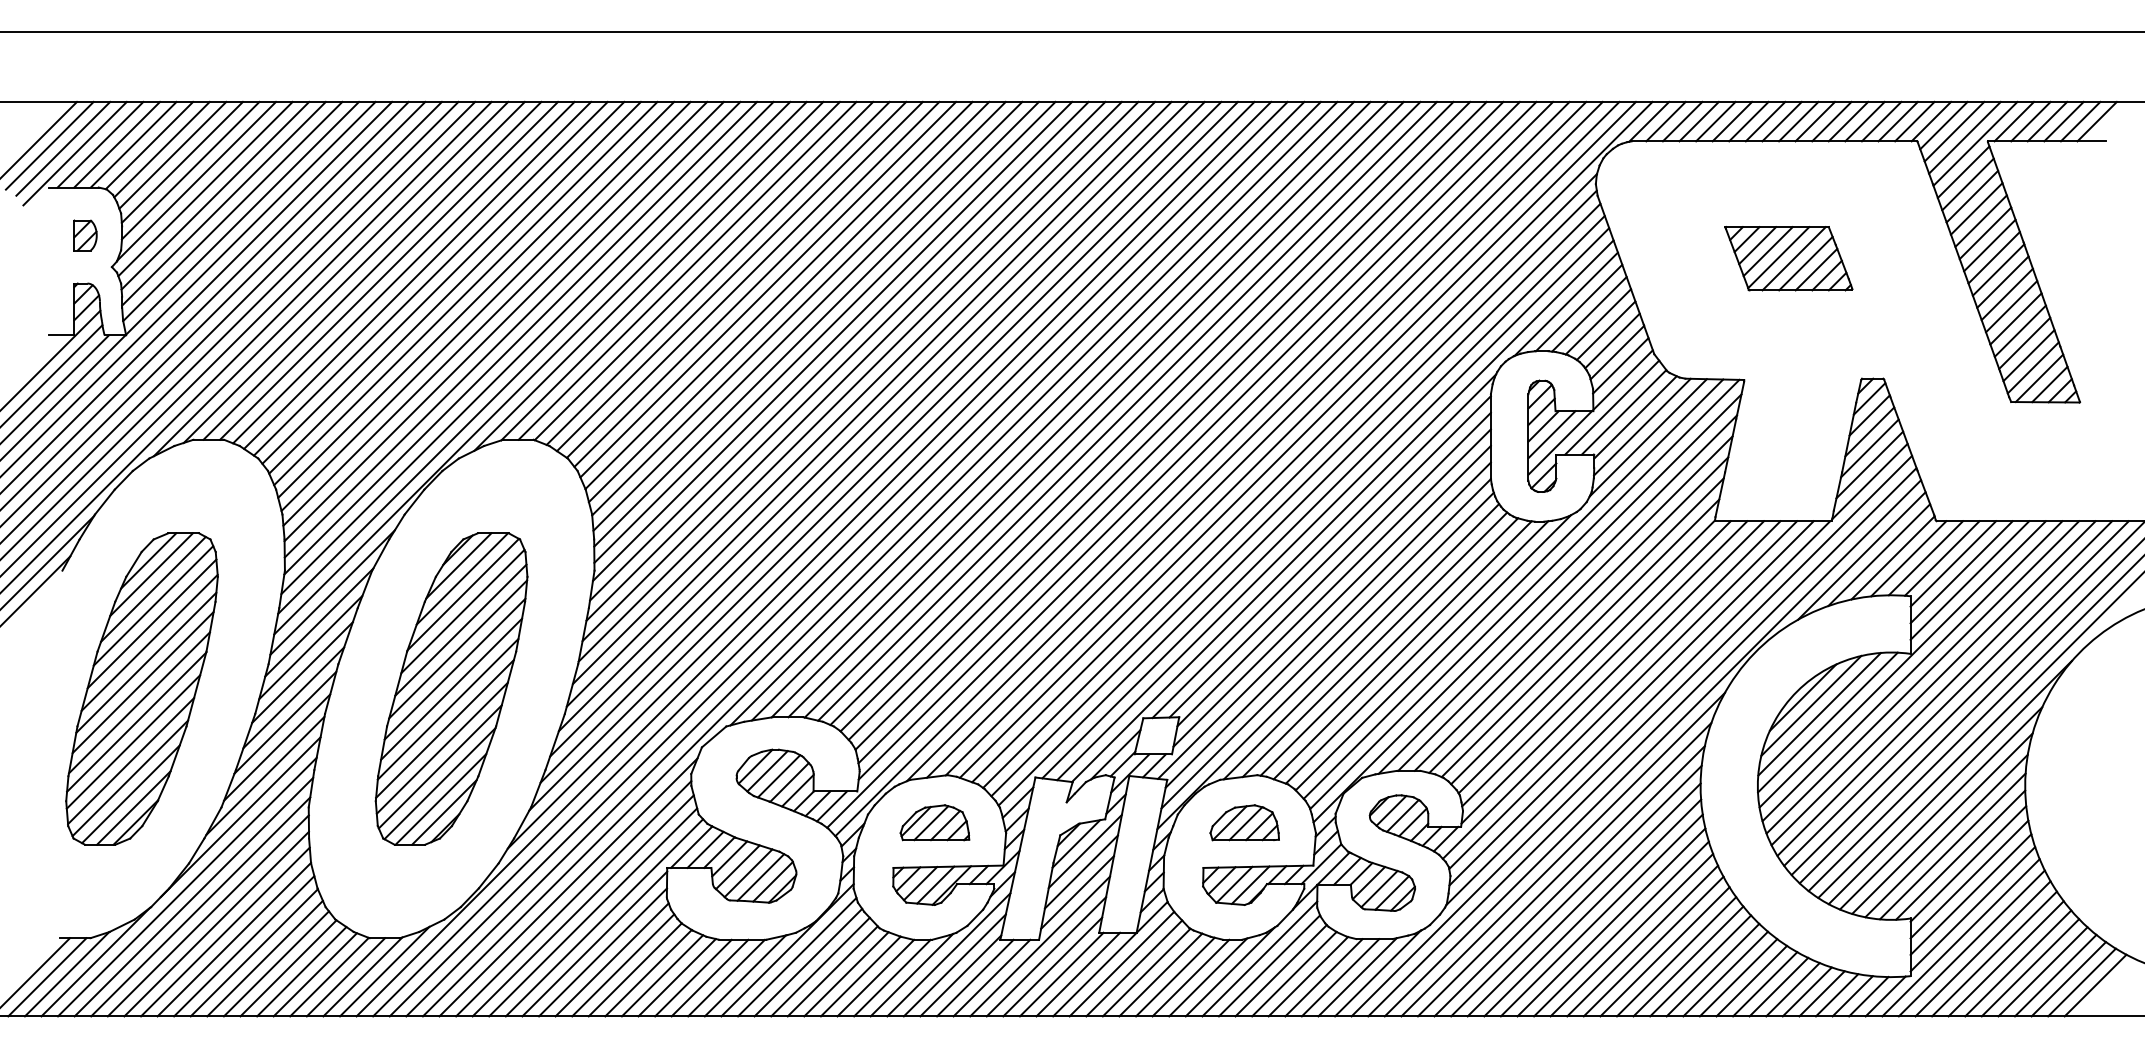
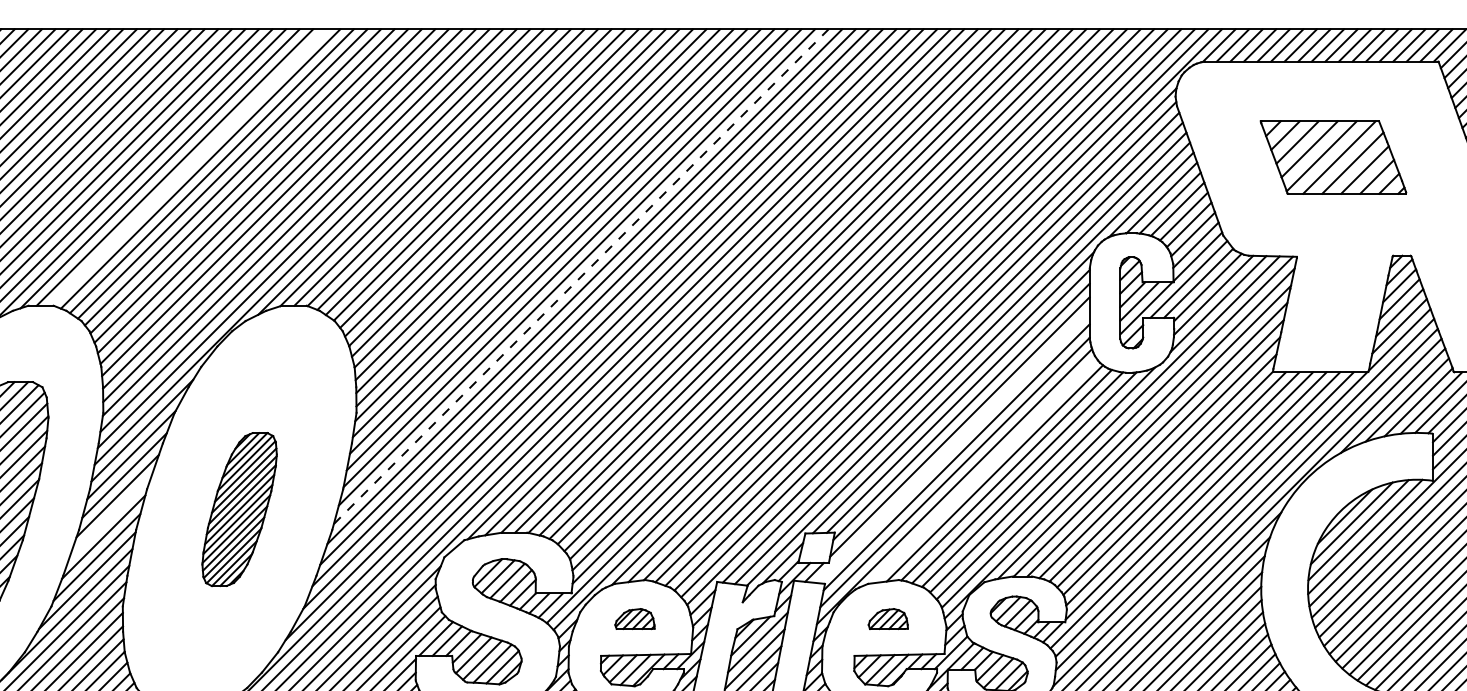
part: (1788, 258) -> (1333, 157), size x1.4
line: (389, 270) -> (188, 167), removed
line: (869, 404) -> (581, 276), solid -> dashed
line: (1323, 611) -> (952, 446), removed
line: (1361, 641) -> (983, 470), removed
part: (451, 688) -> (239, 509), size x0.6
line: (293, 697) -> (110, 516), removed
part: (934, 822) -> (634, 618), size x0.7
part: (1244, 822) -> (888, 618), size x0.7

